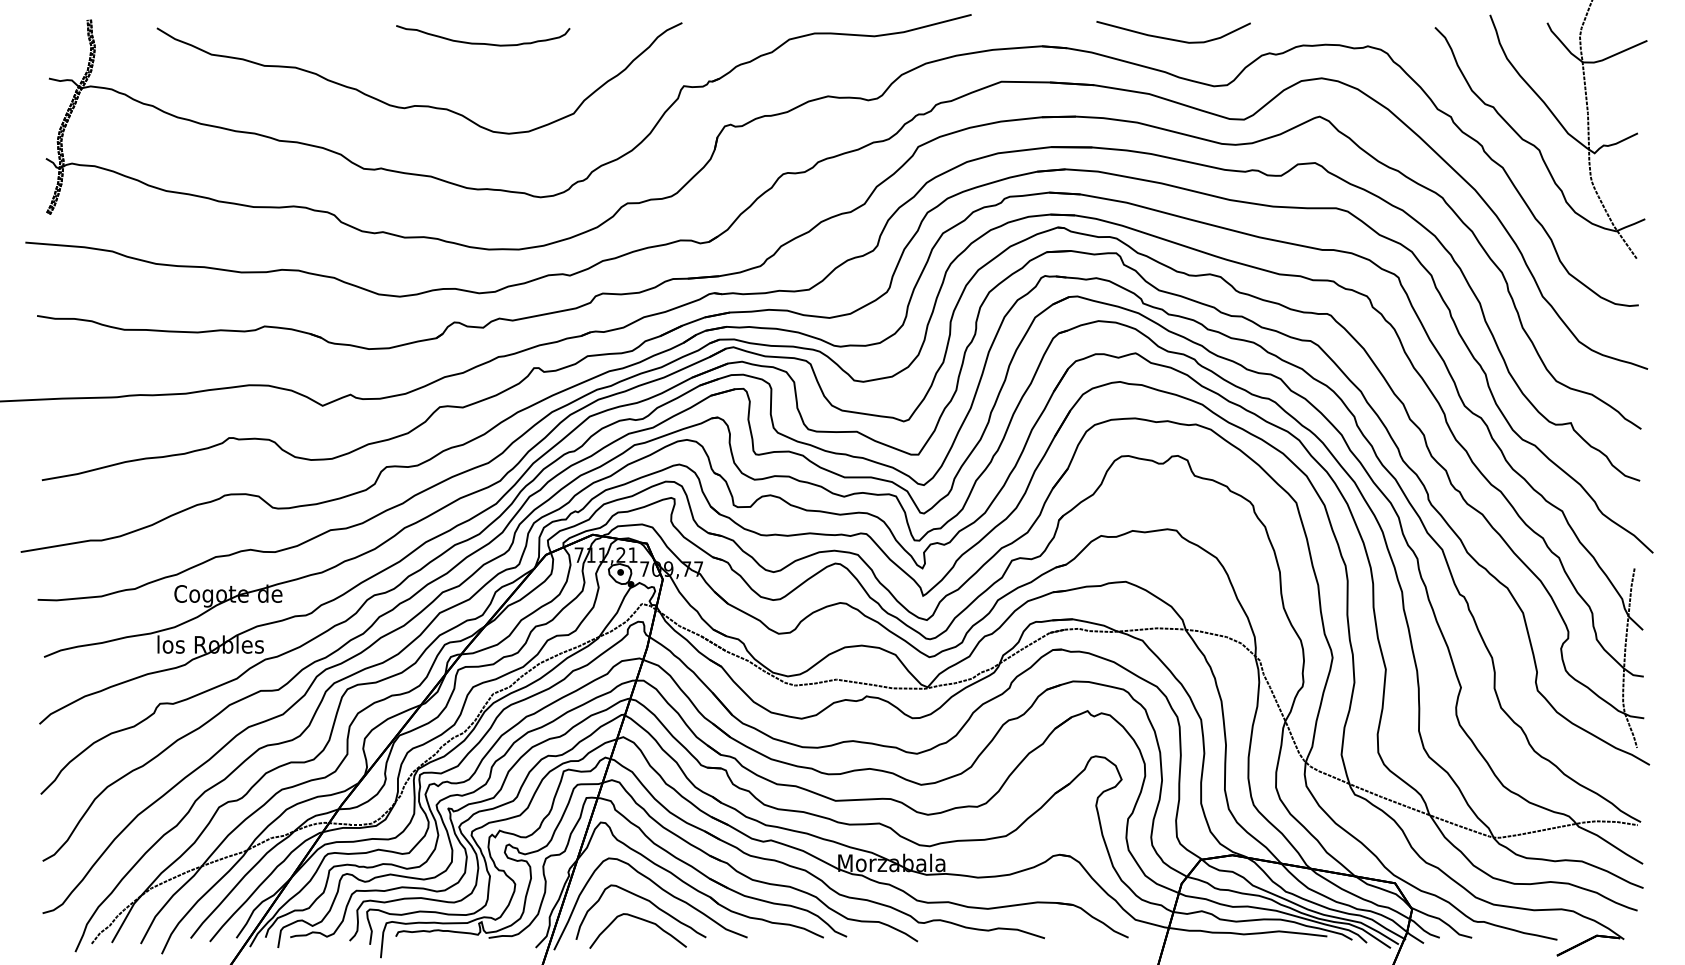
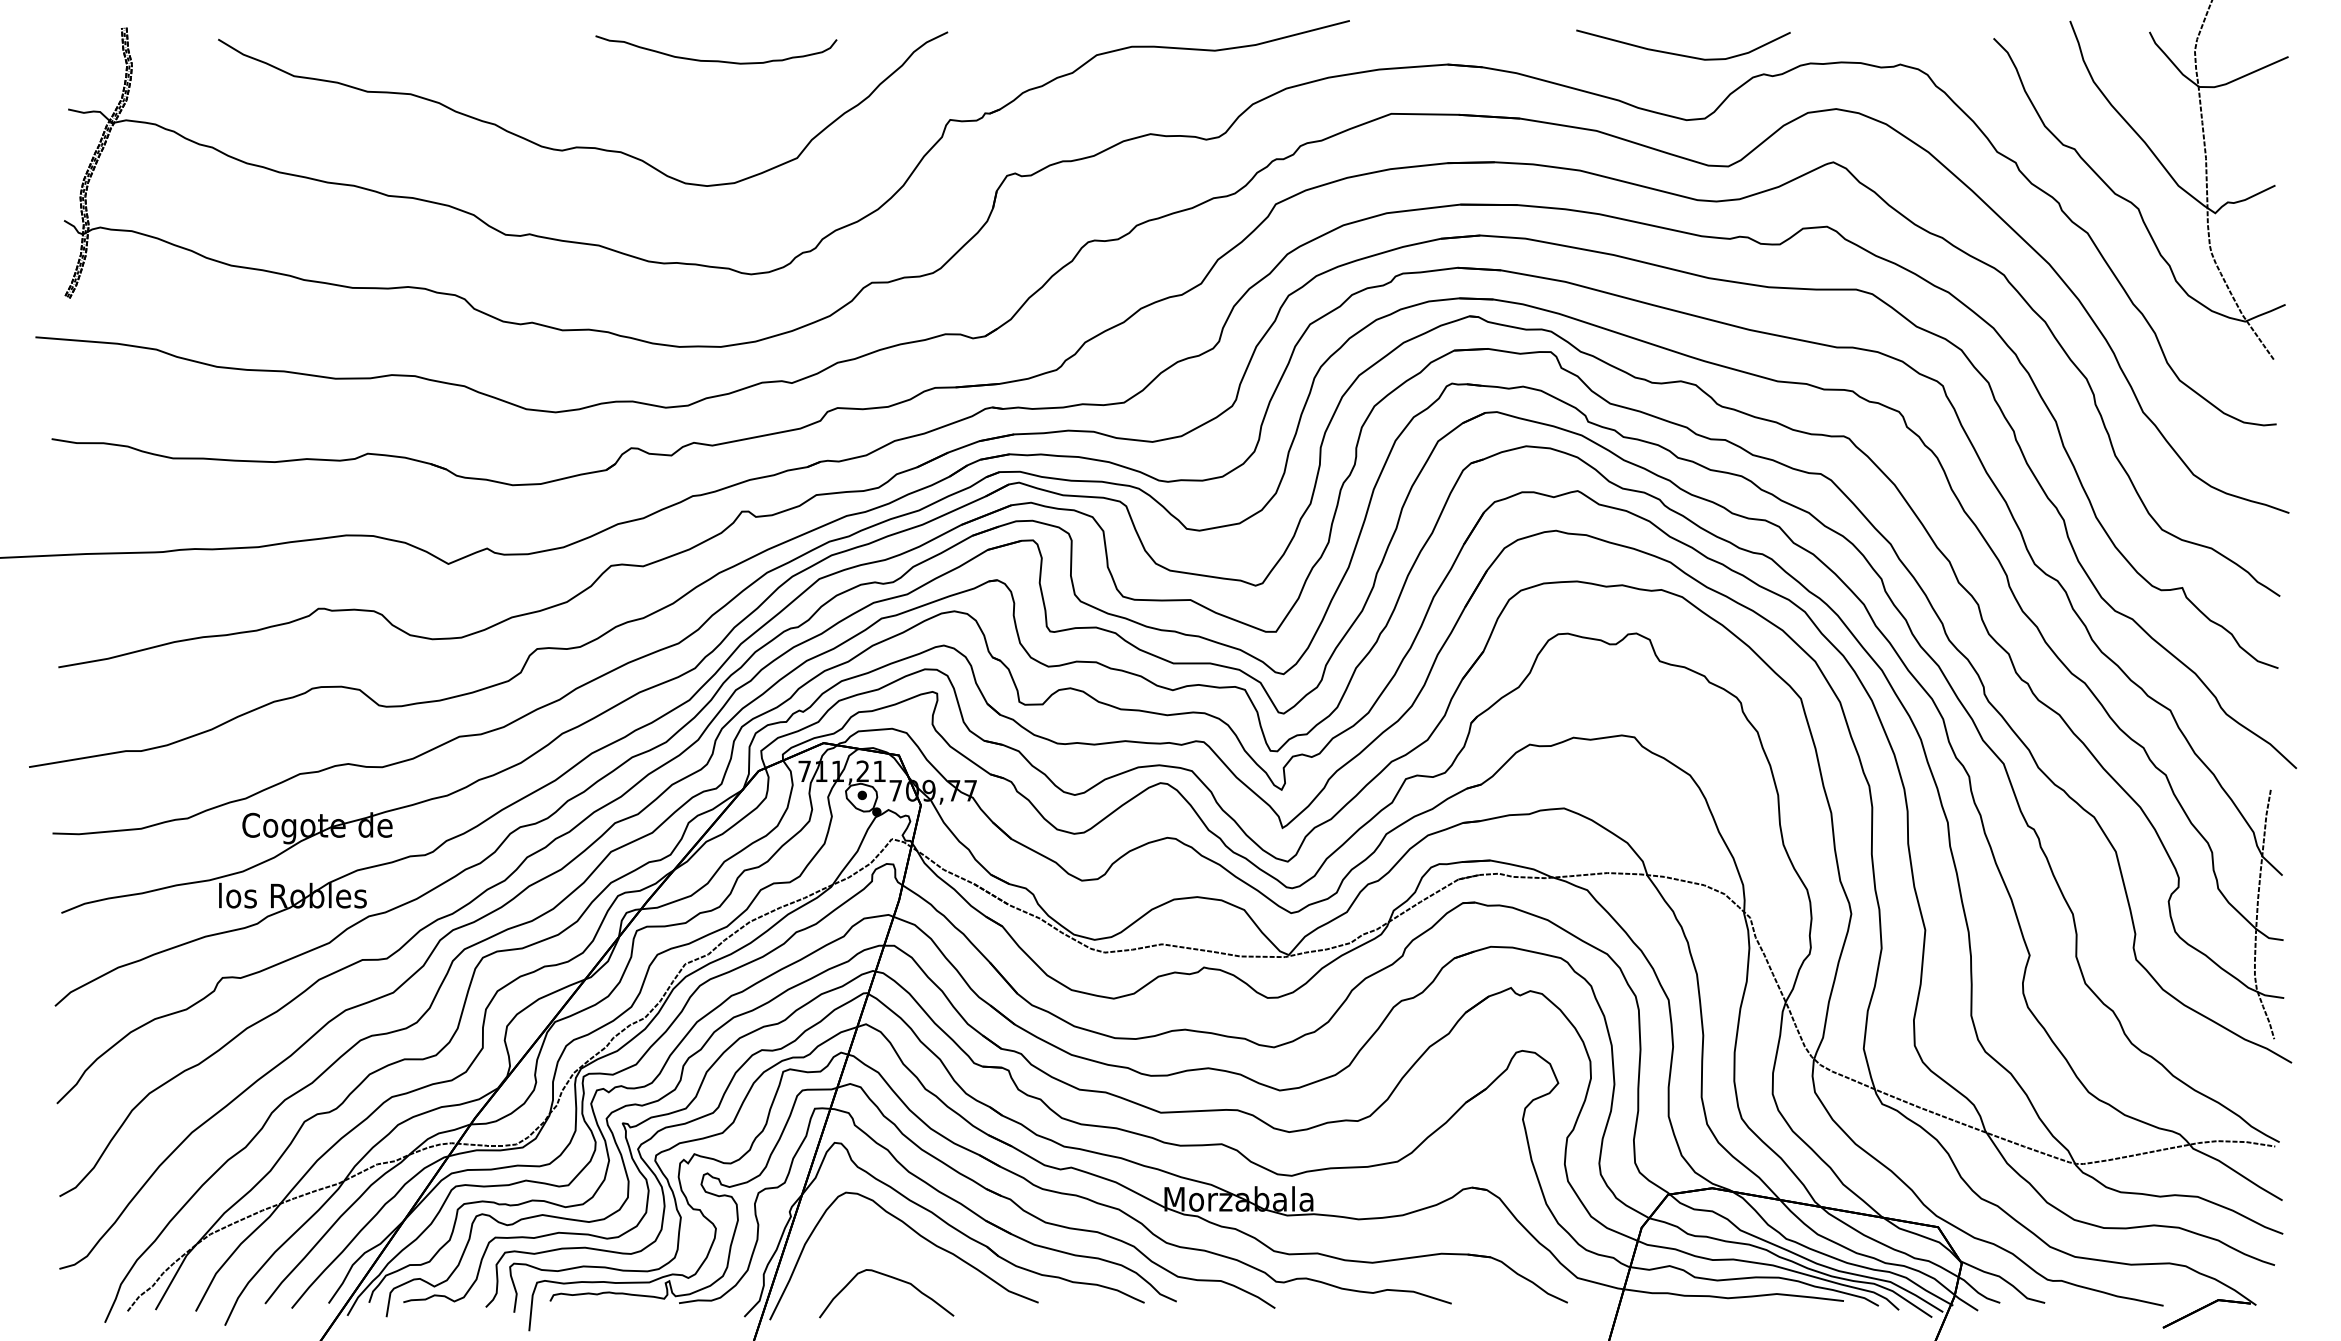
curve: (1173, 39) -> (1683, 54), moved
curve: (483, 43) -> (716, 60), moved
curve: (646, 900) -> (898, 1251), removed

